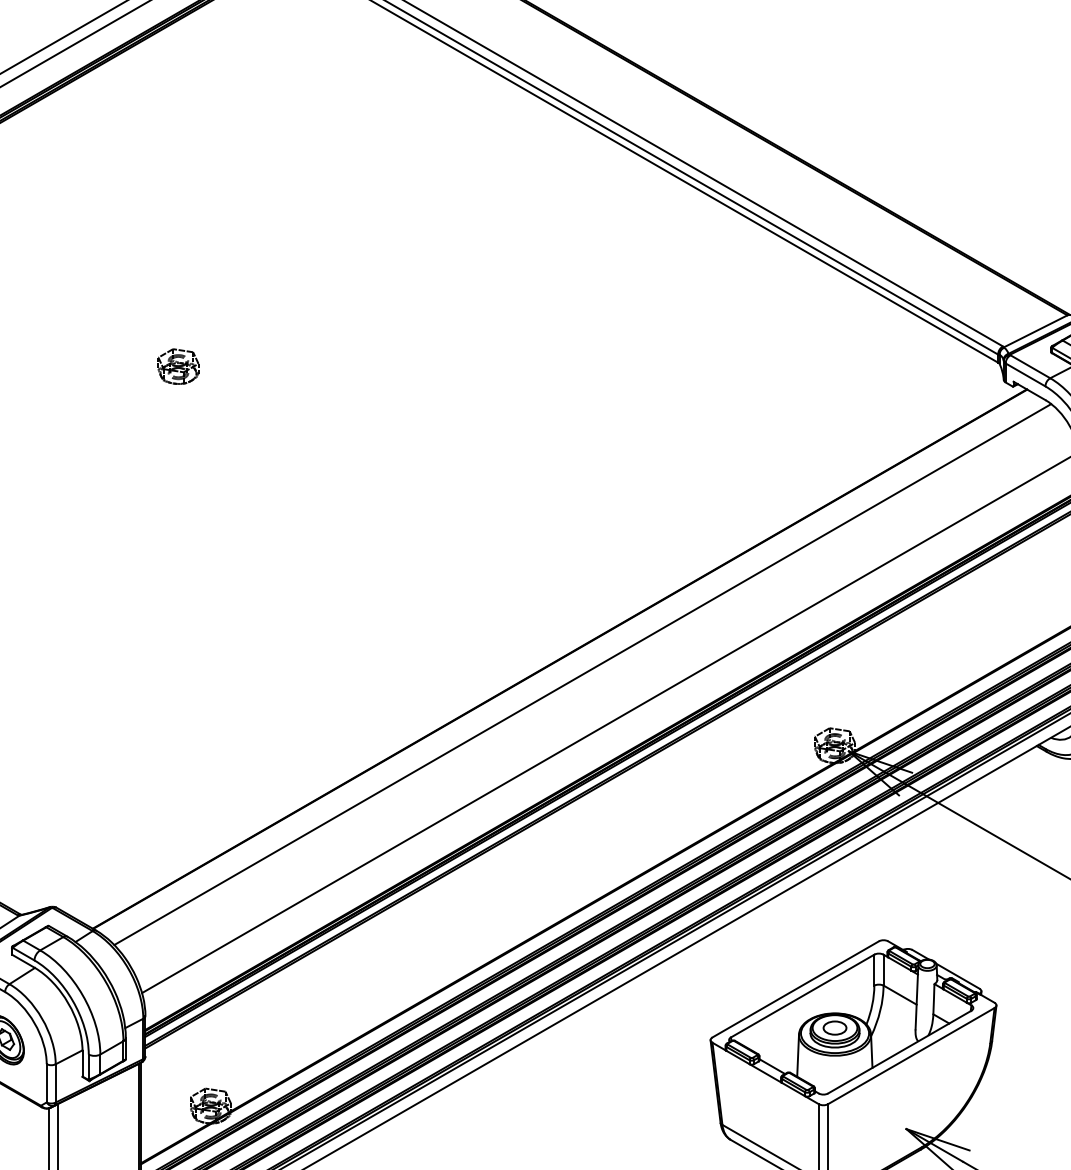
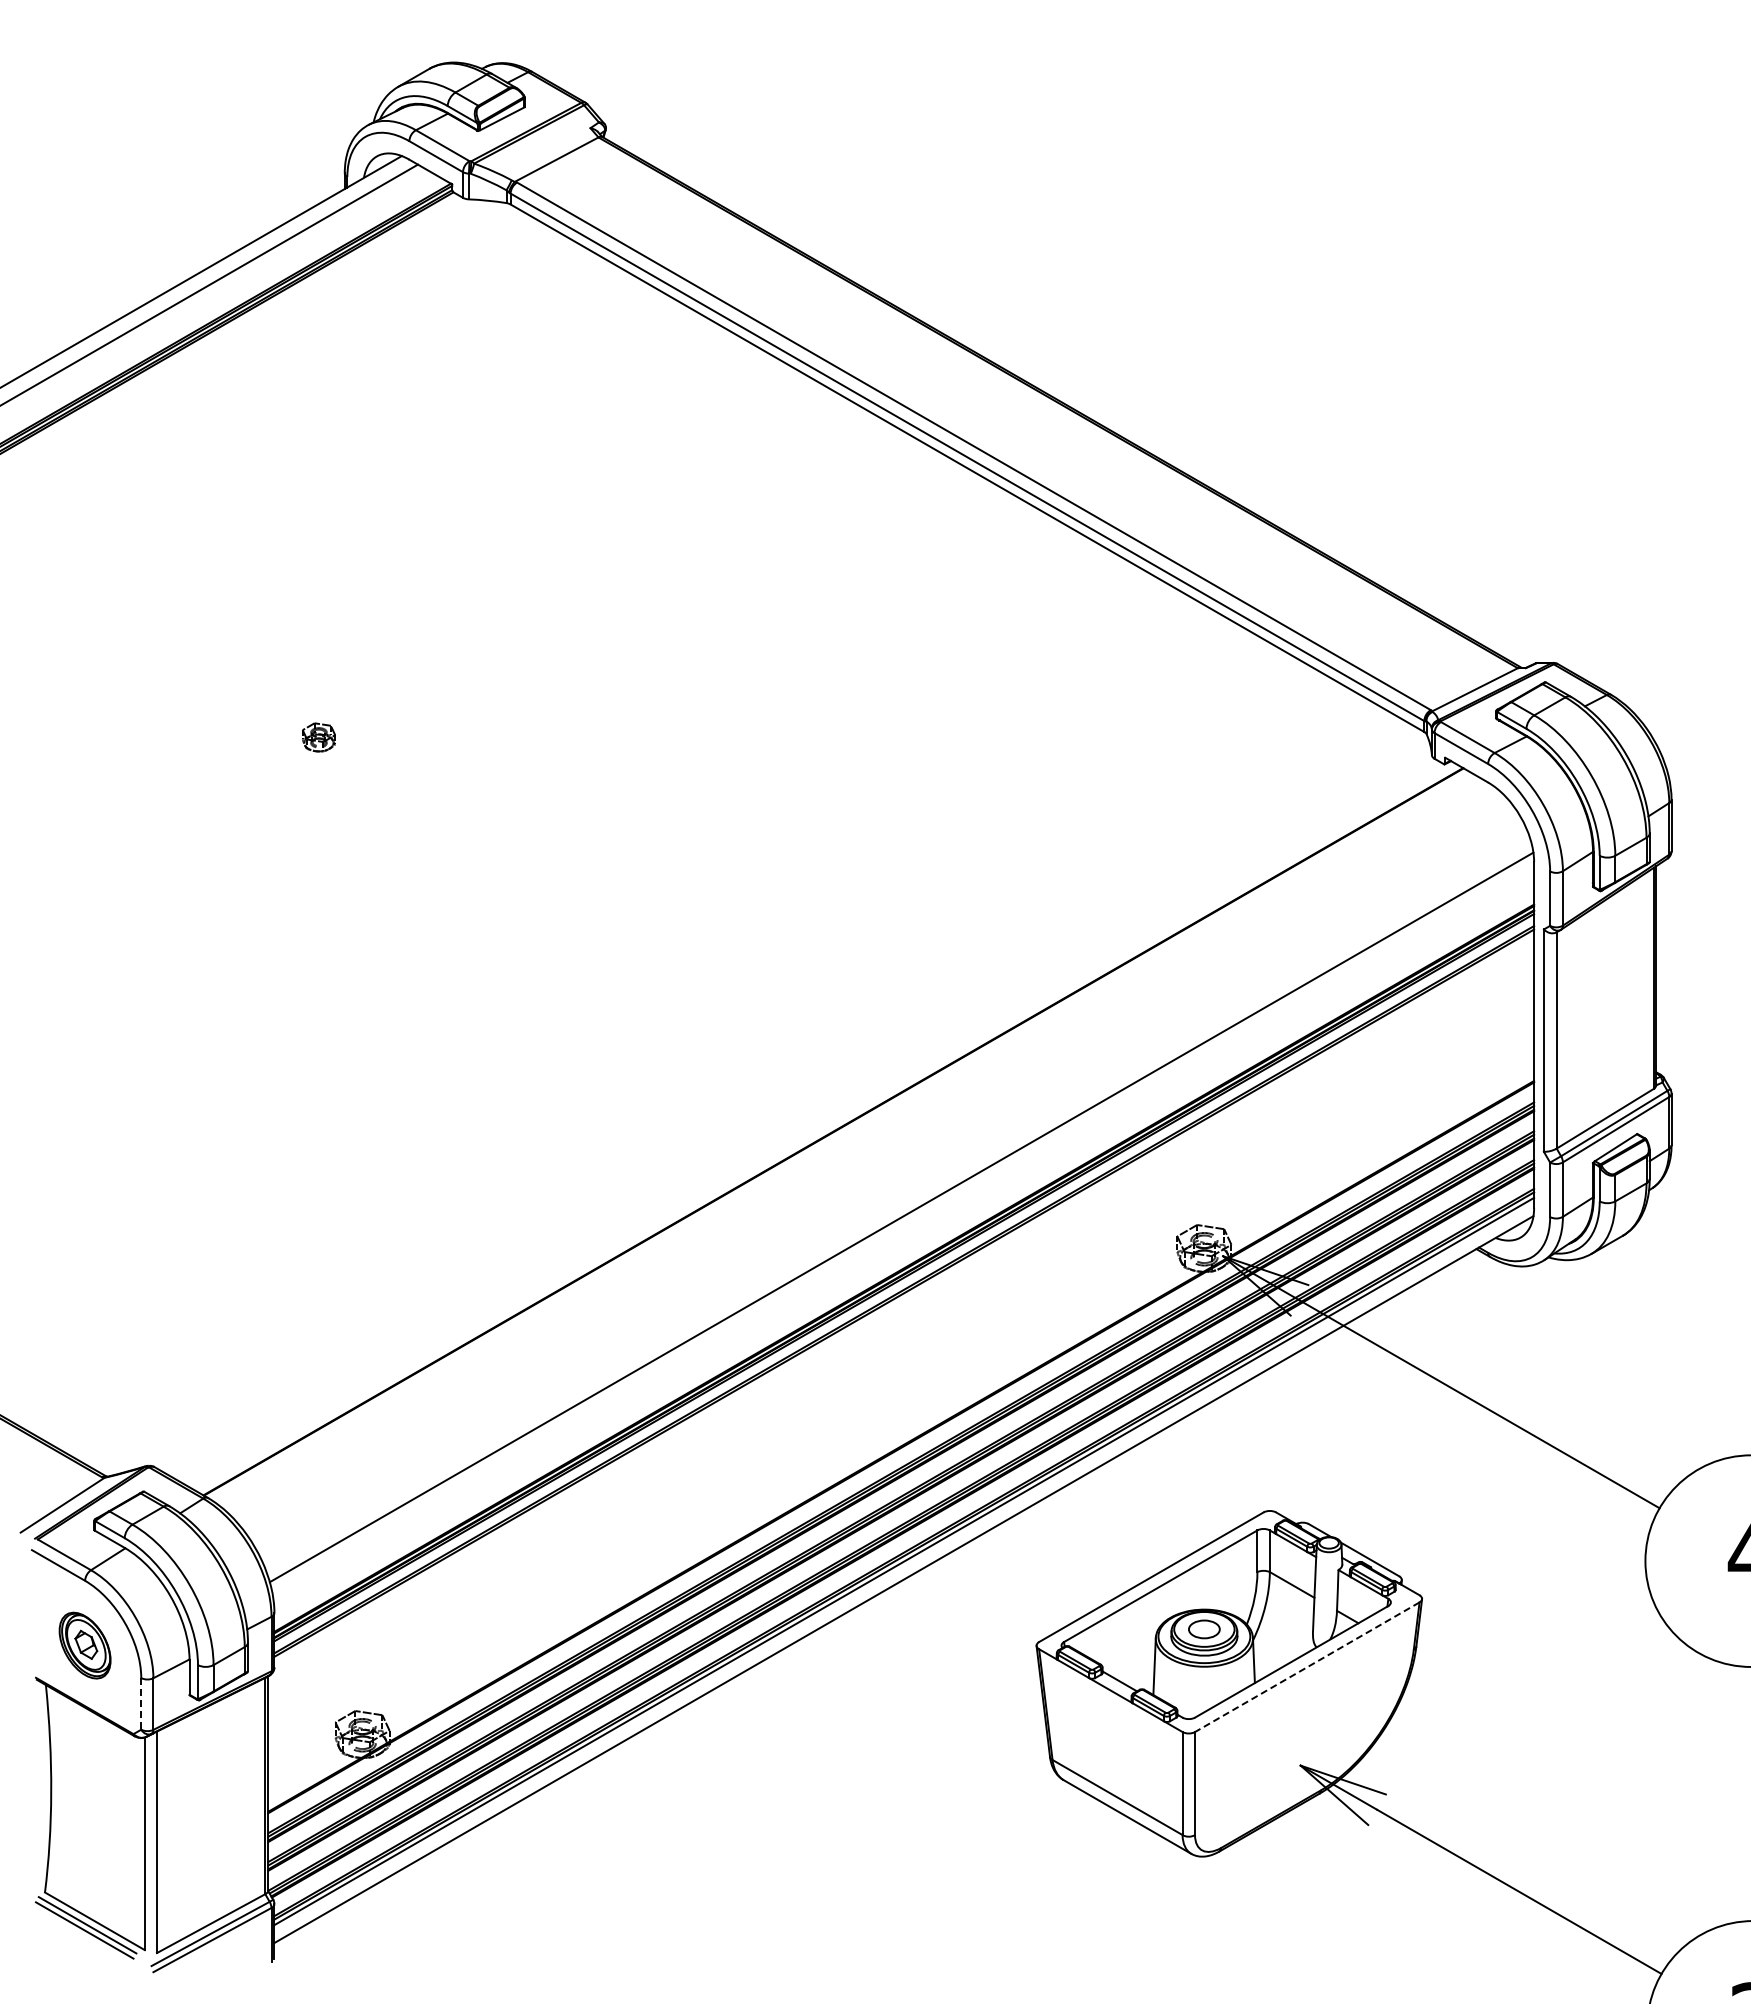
part: (178, 366) -> (318, 737), size x0.6
line: (583, 674) -> (864, 1152), removed
line: (911, 1056) -> (1307, 1667), solid -> dashed
line: (46, 1083) -> (141, 1703), solid -> dashed

